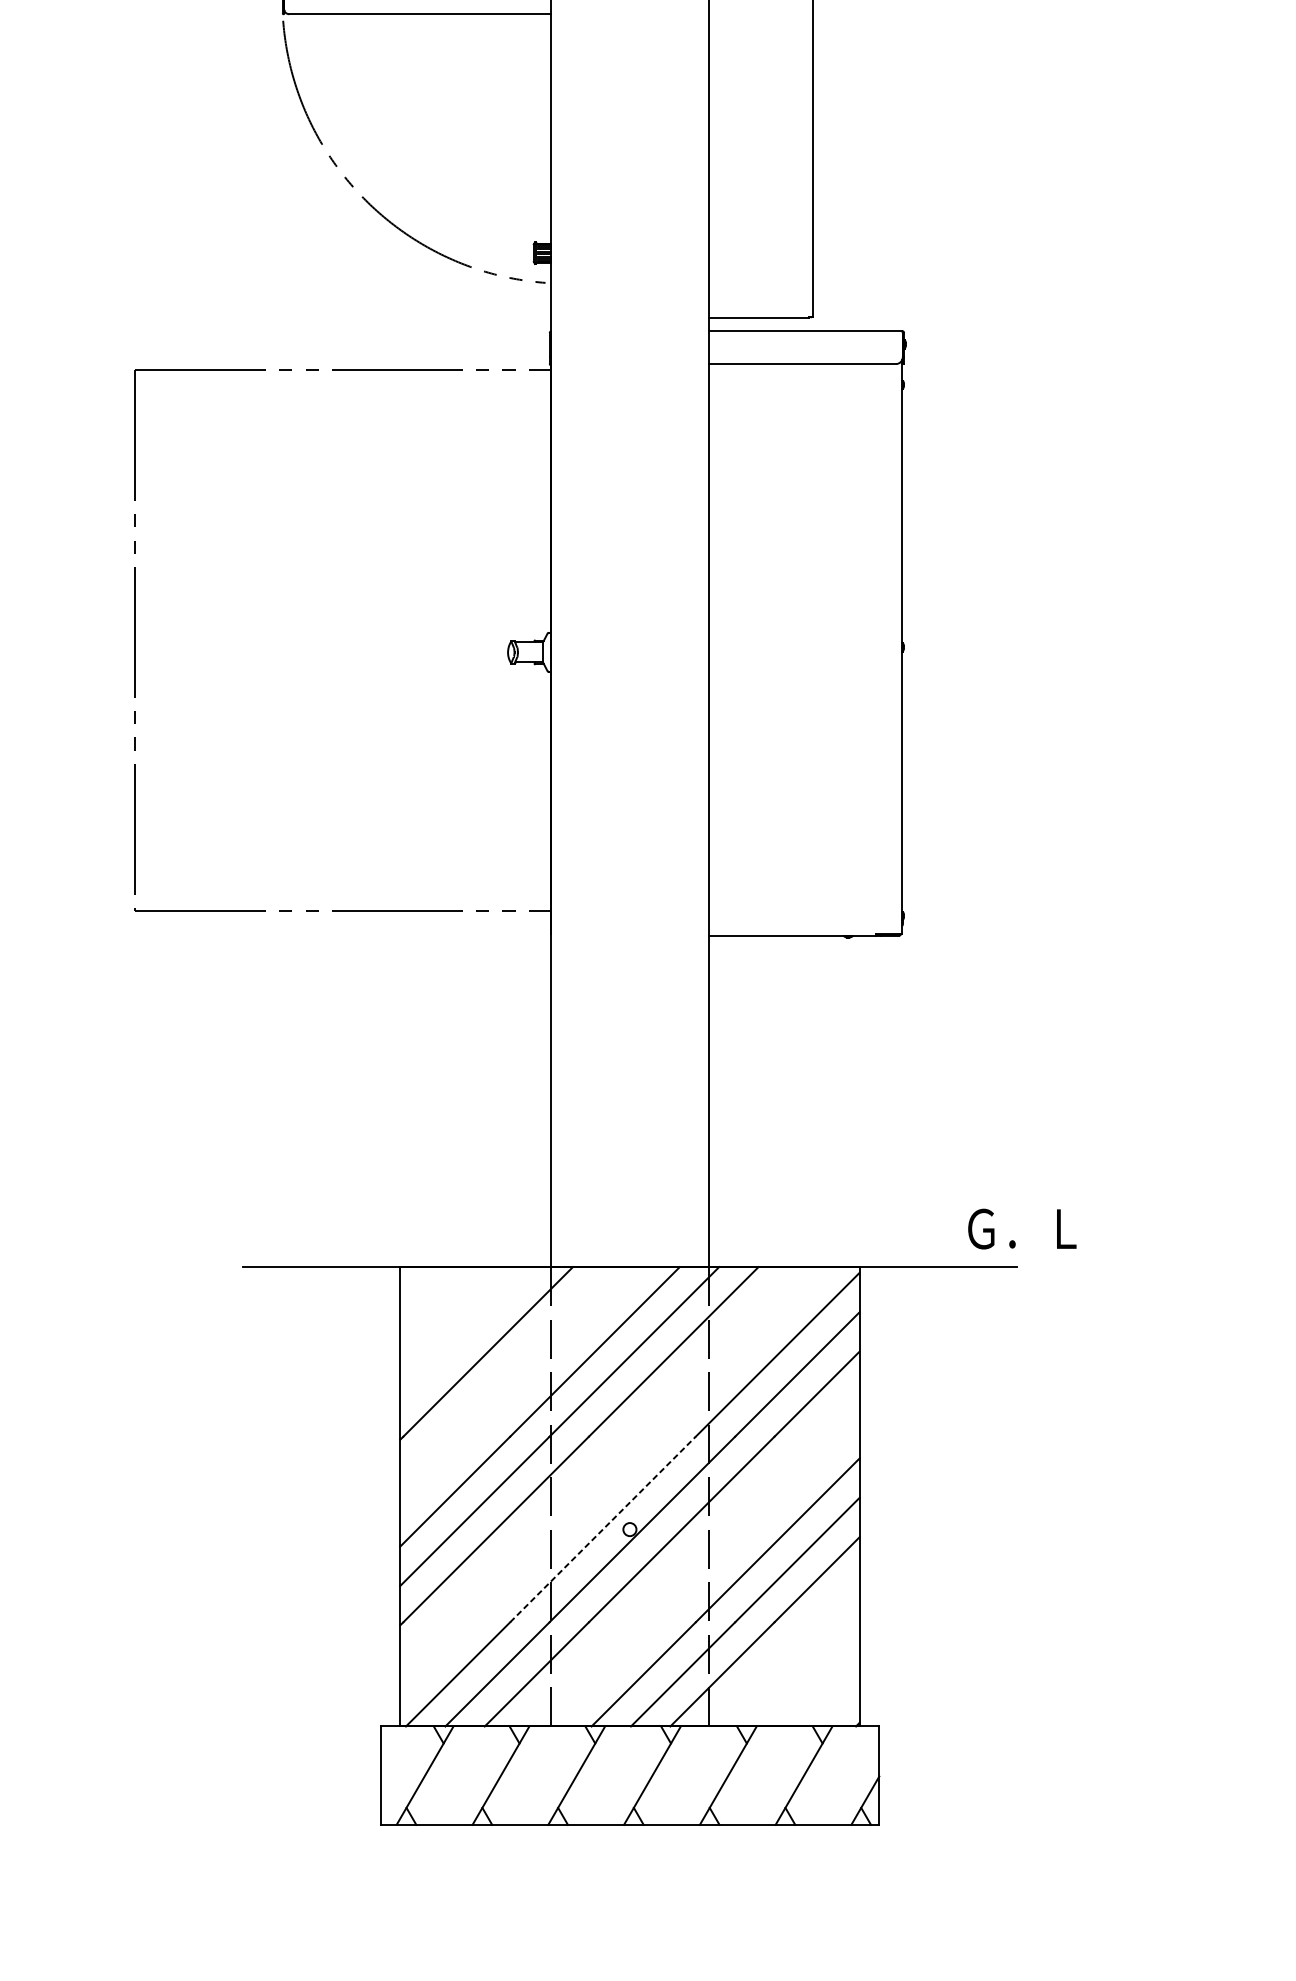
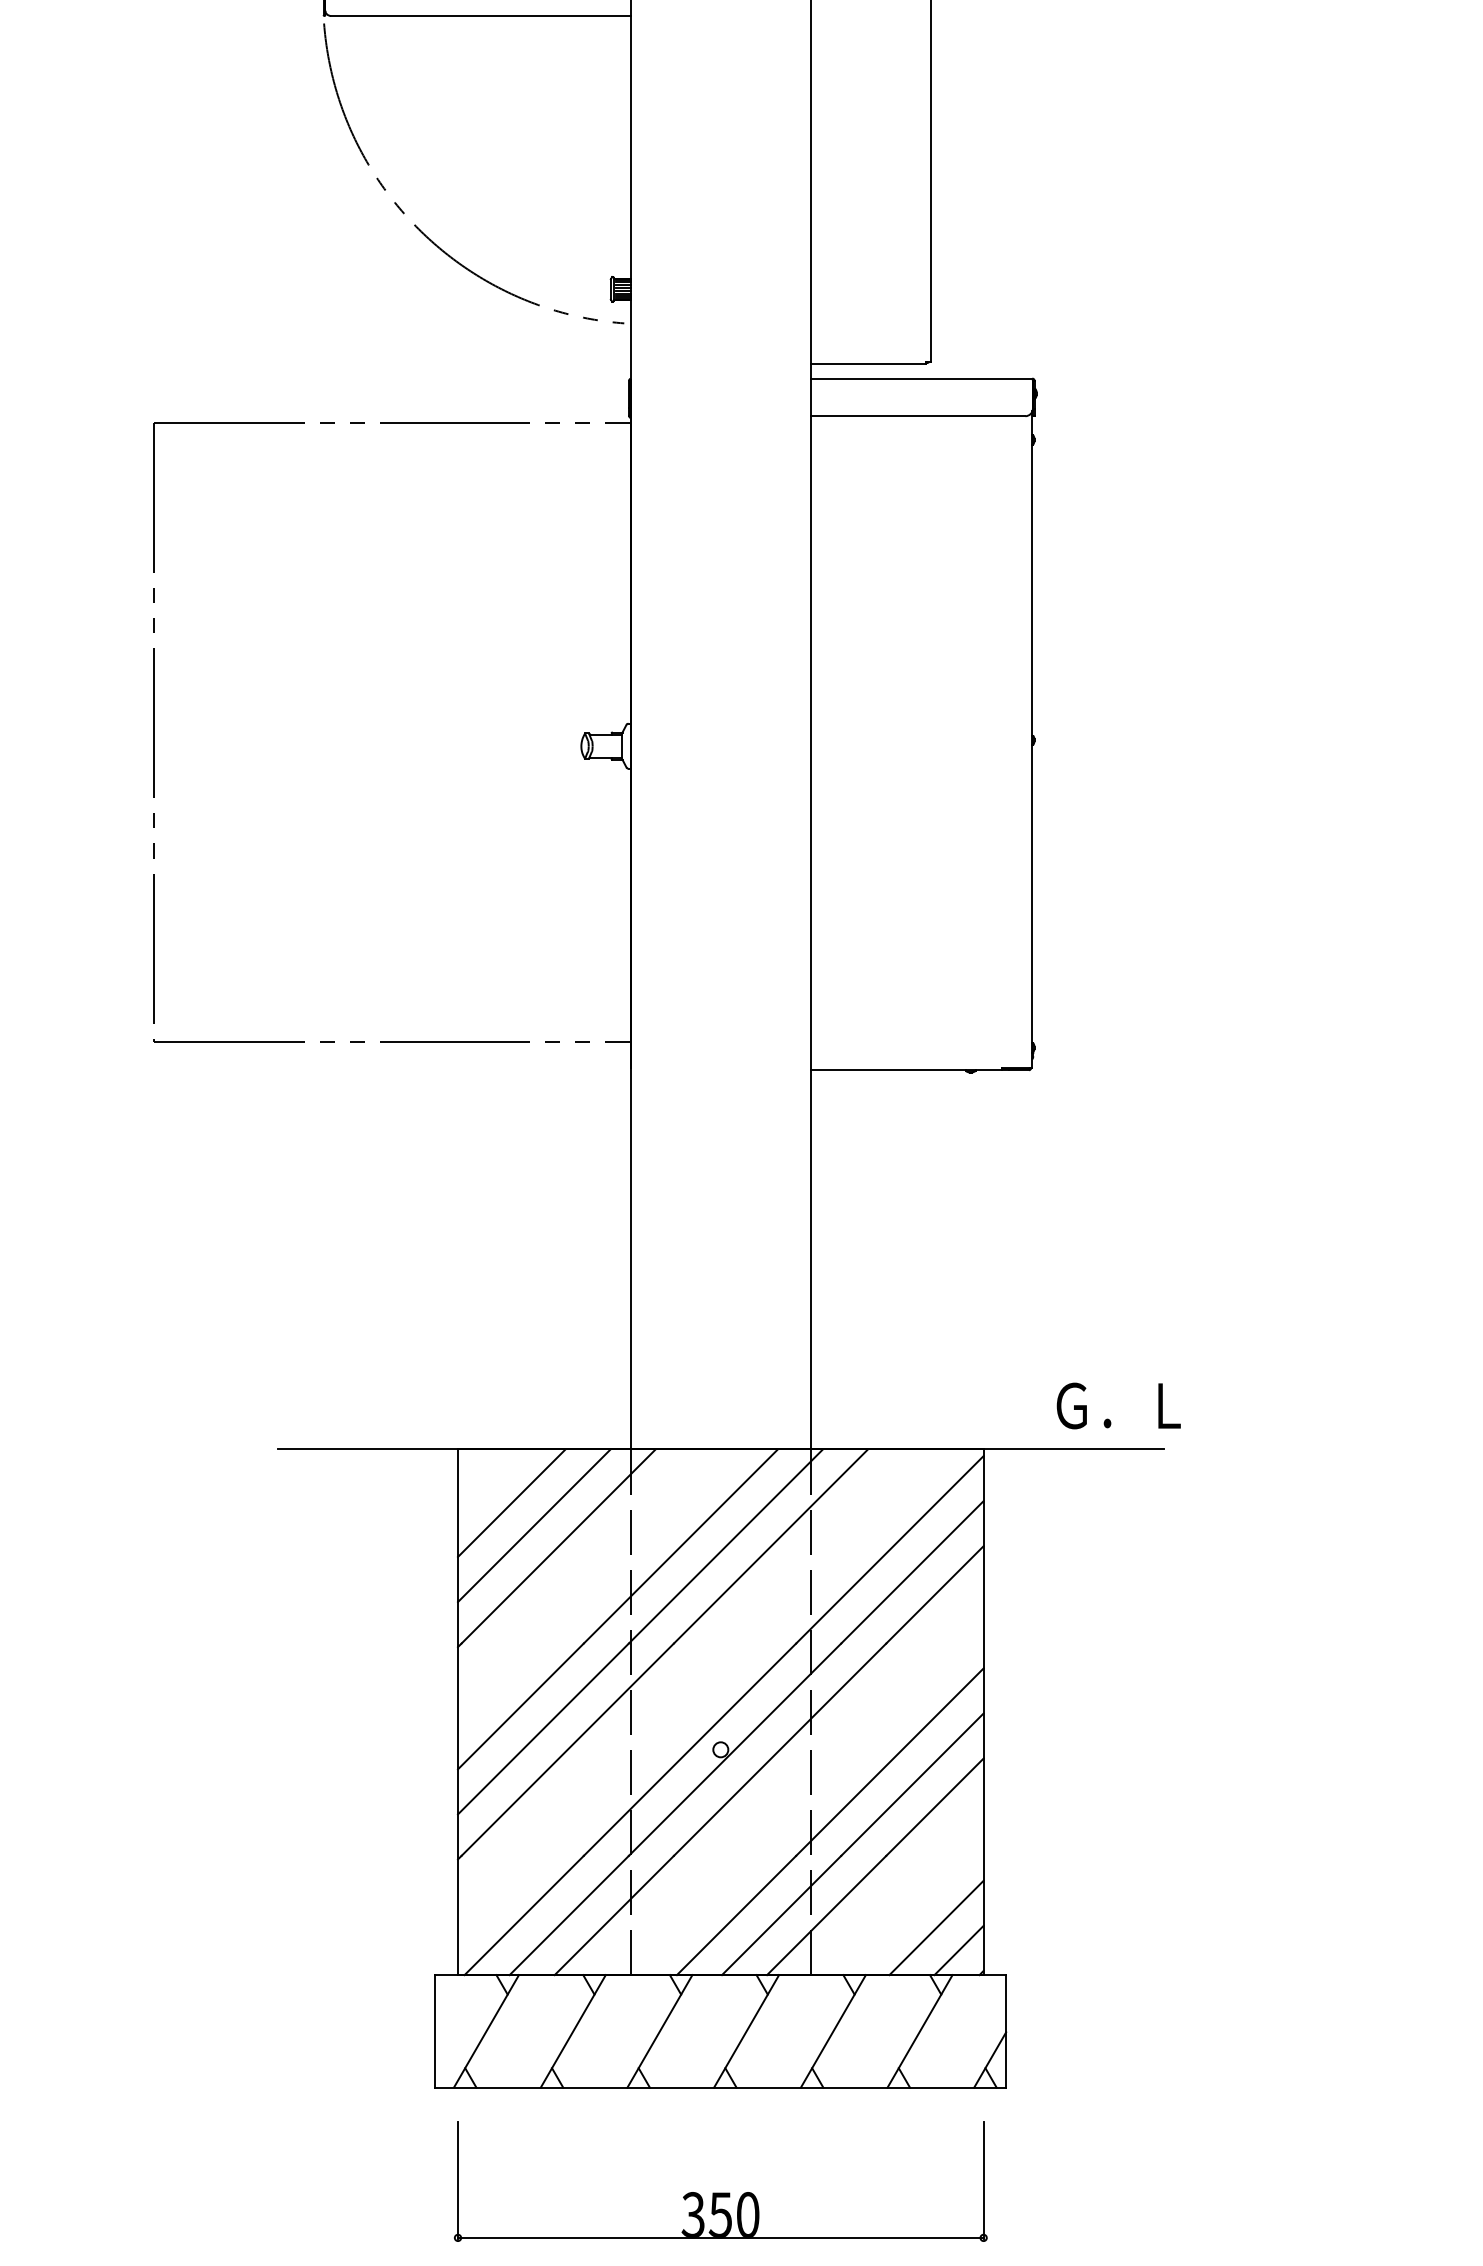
text: (1022, 1228) -> (1118, 1405), moved
line: (446, 1313) -> (511, 1502), added
line: (467, 1333) -> (534, 1525), added
line: (603, 1529) -> (690, 1749), dashed -> solid
line: (818, 1684) -> (936, 1927), added
line: (837, 1704) -> (958, 1950), added
part: (629, 1916) -> (720, 2192), added

